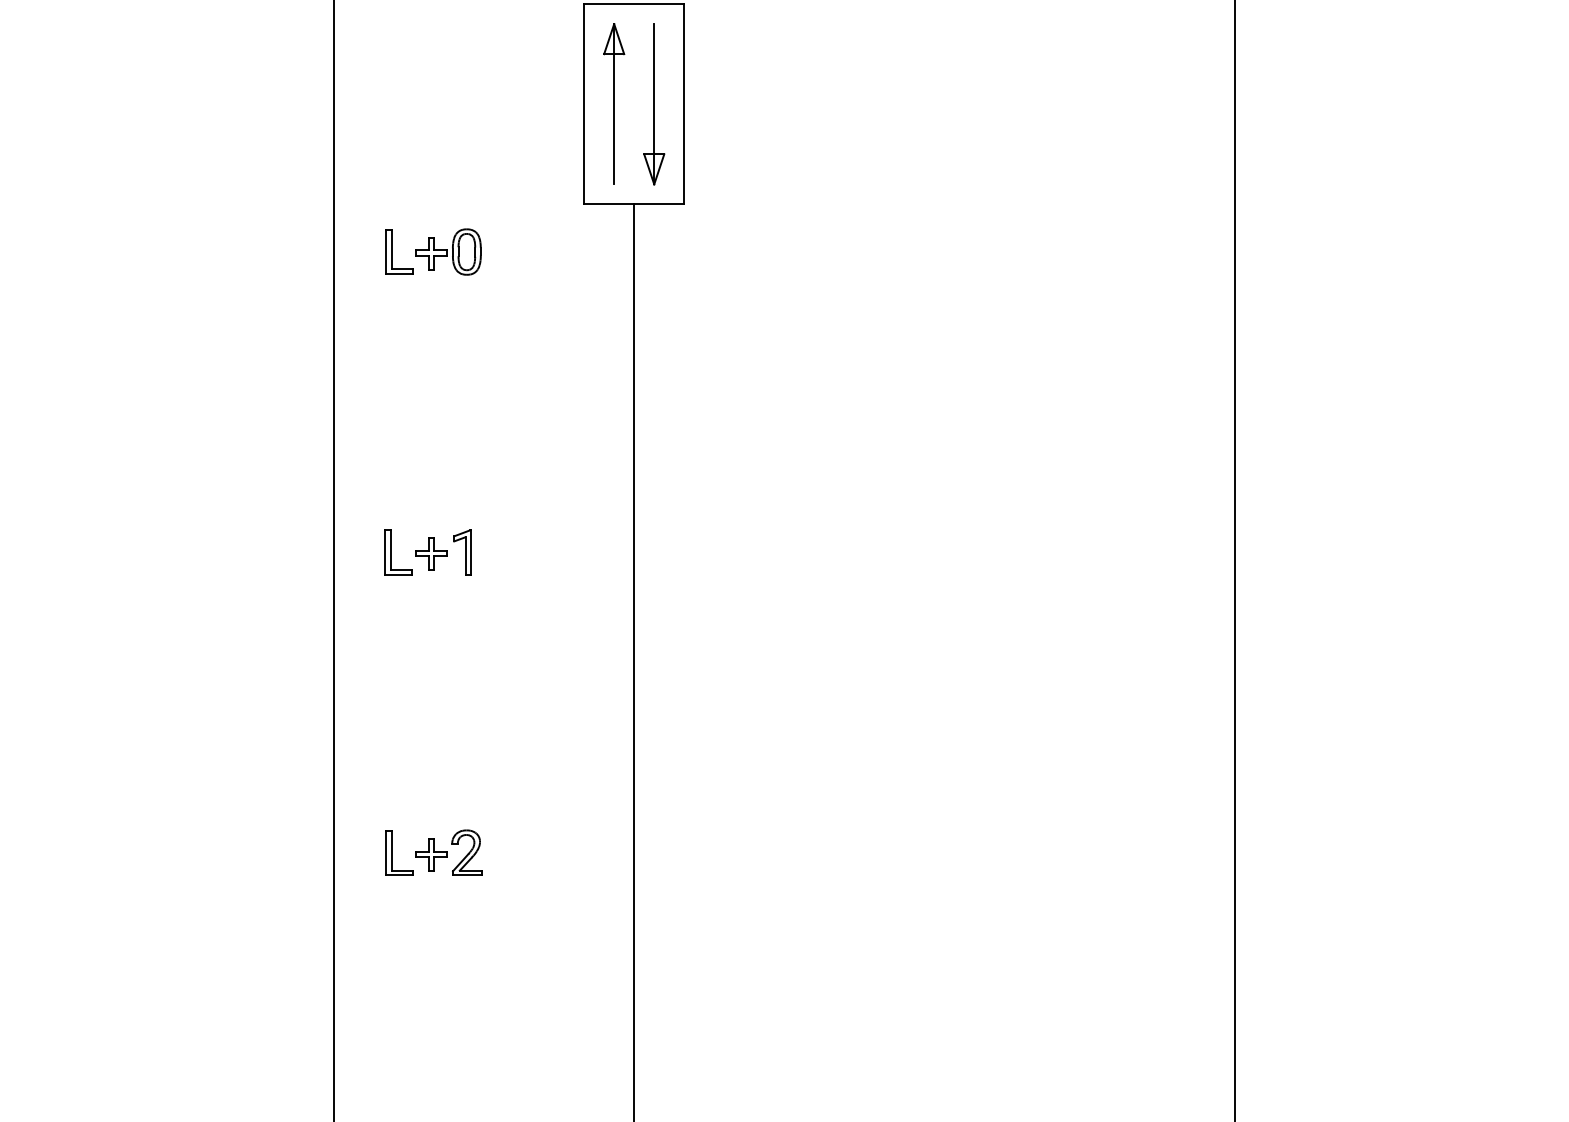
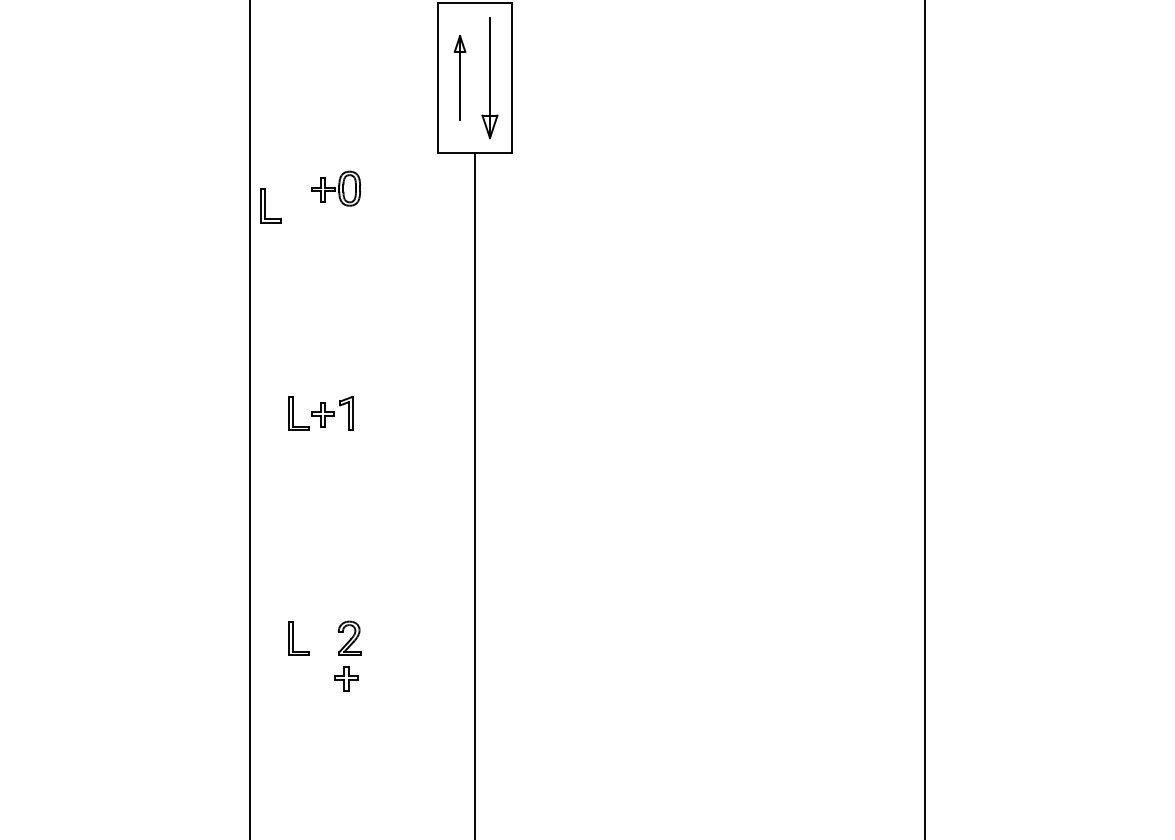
part: (614, 103) -> (460, 77), size x0.7
part: (392, 251) -> (265, 205), moved
part: (431, 854) -> (346, 678), moved

